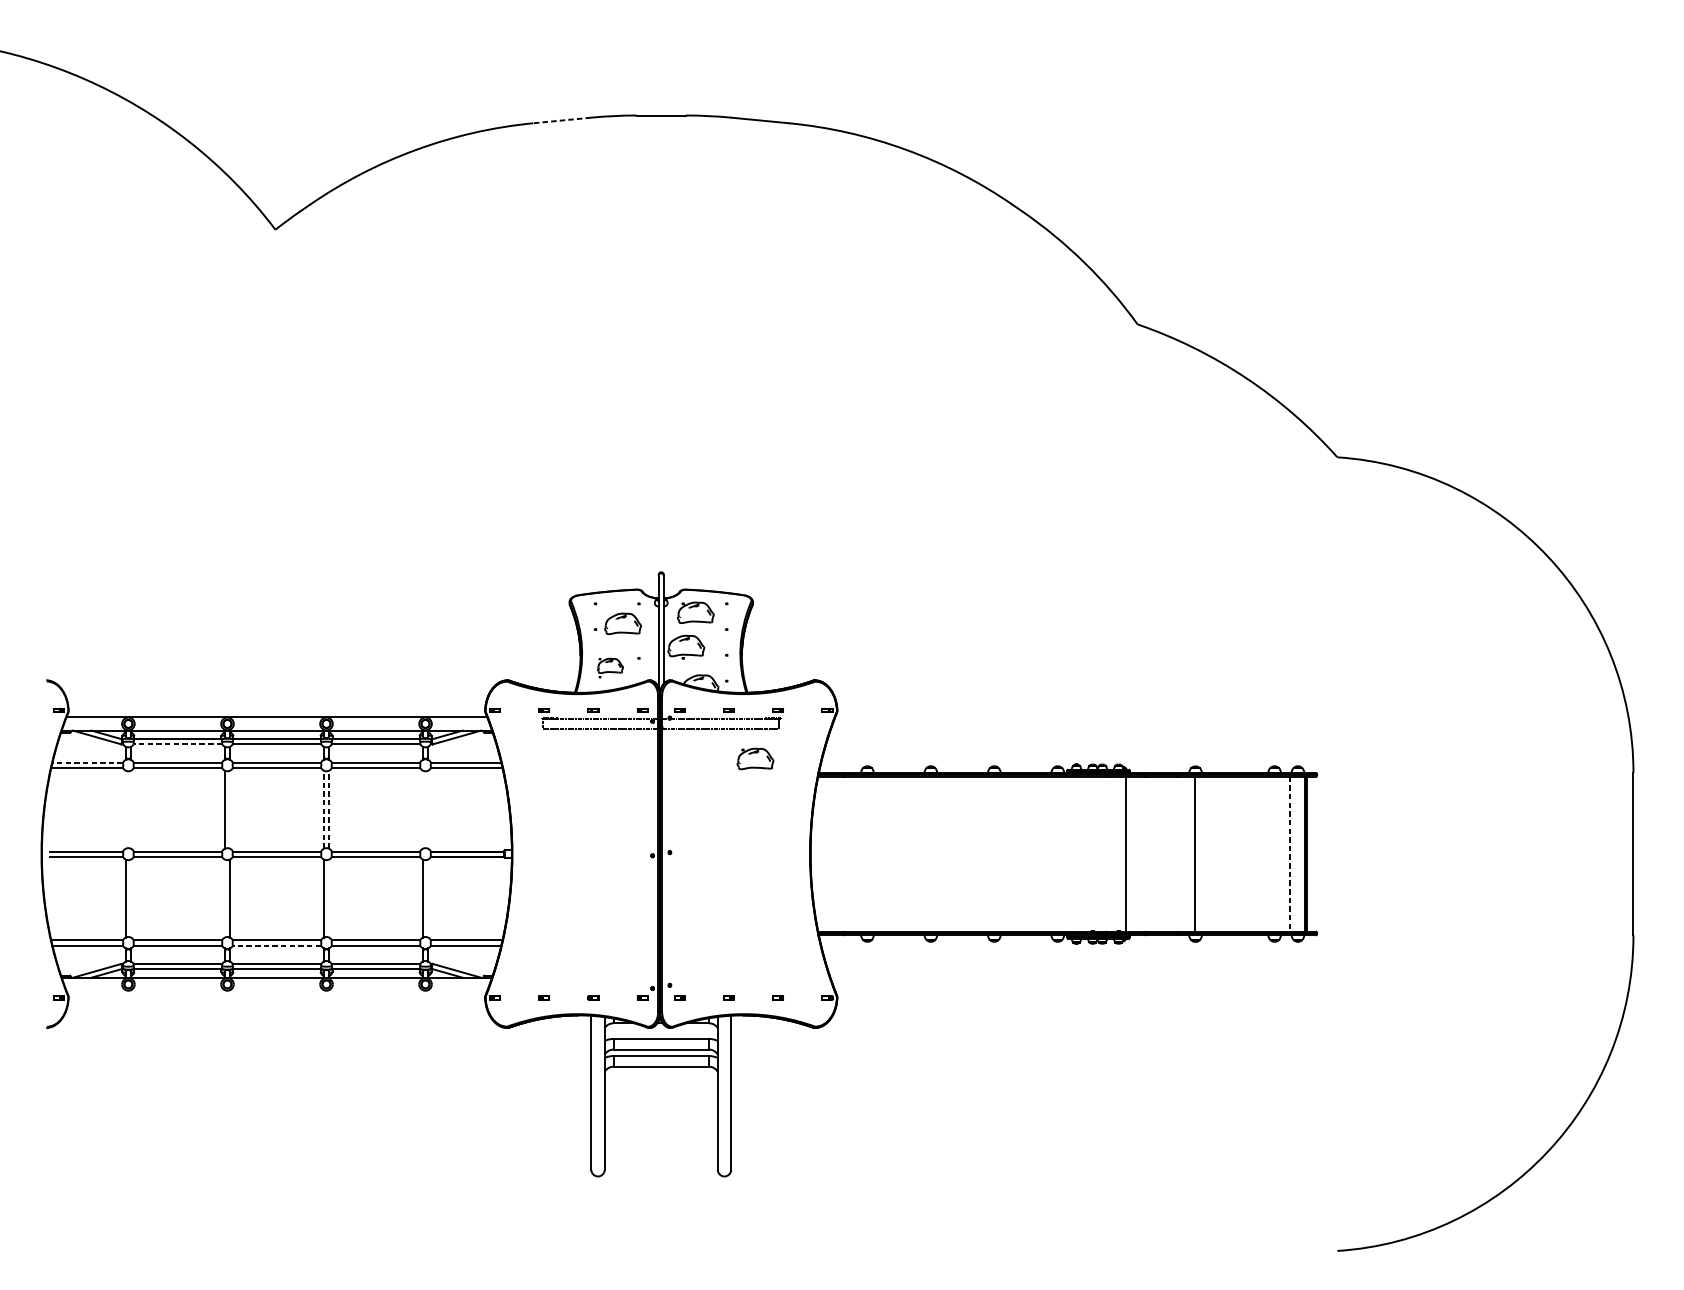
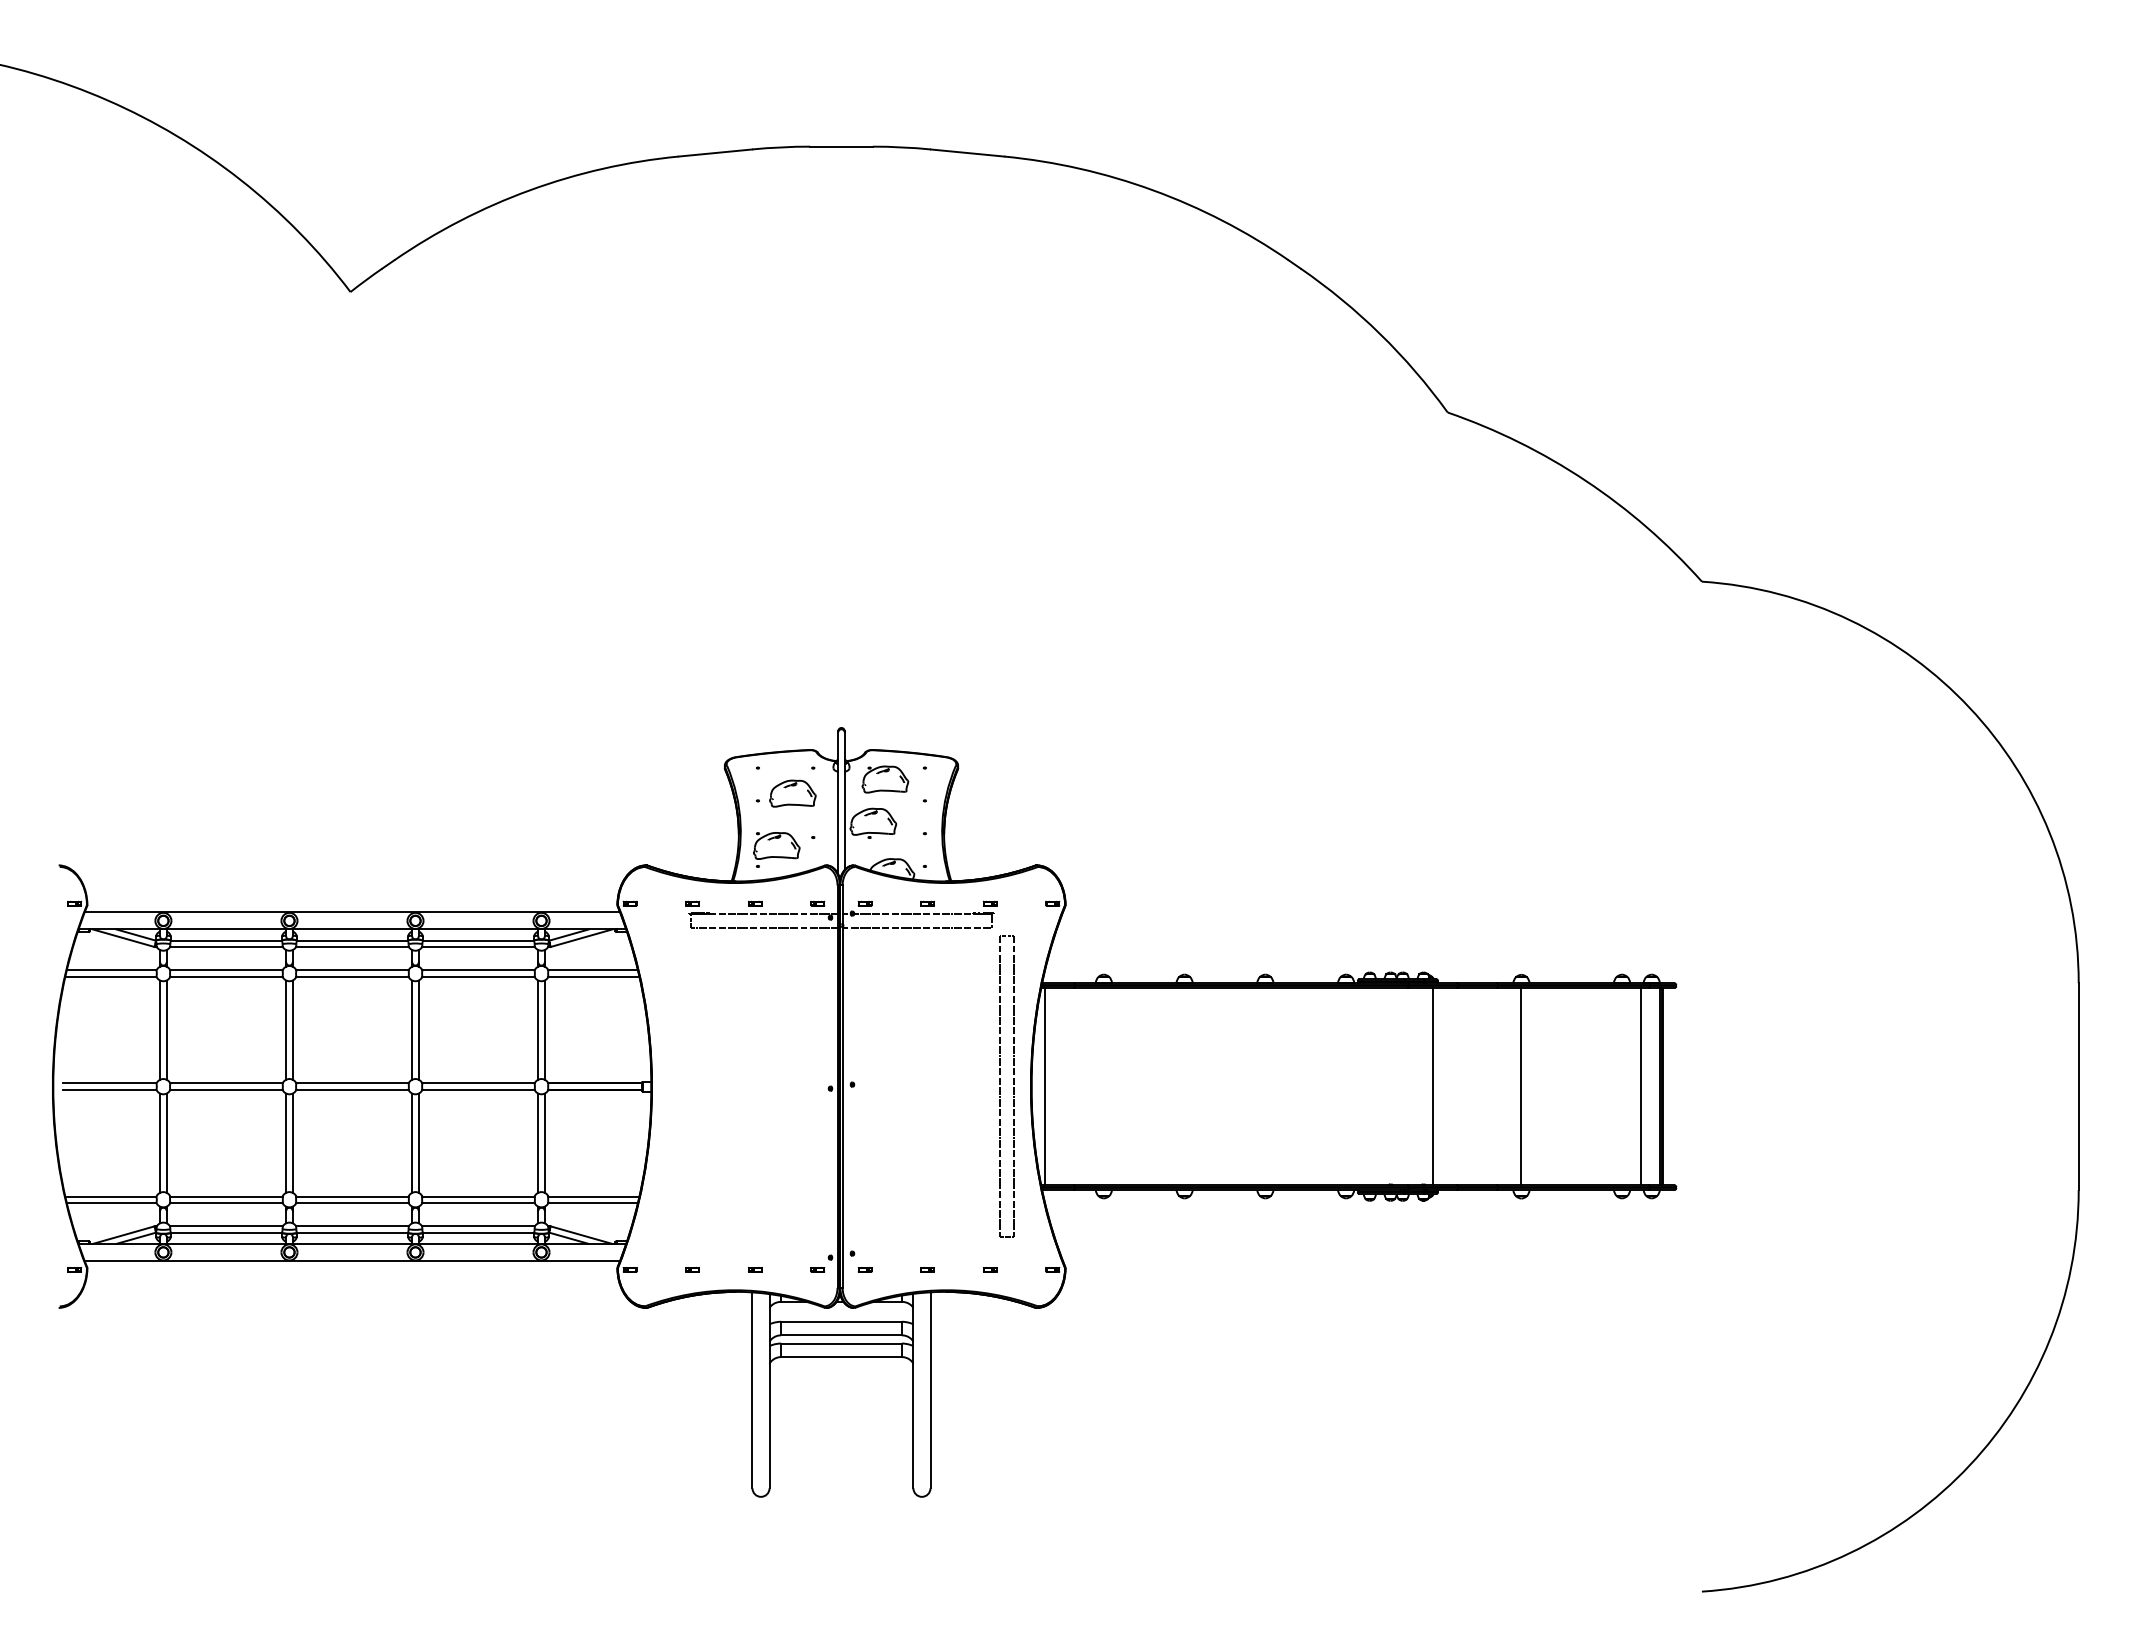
line: (562, 120) -> (715, 153), dashed -> solid
part: (610, 667) -> (776, 849), size x1.43
line: (177, 744) -> (225, 947), dashed -> solid
part: (755, 758) -> (961, 965), removed
line: (87, 762) -> (111, 970), dashed -> solid
line: (126, 809) -> (160, 1029), added
line: (130, 809) -> (166, 1029), added
line: (229, 809) -> (292, 1029), added
line: (423, 809) -> (538, 1029), added
line: (427, 809) -> (544, 1029), added
line: (324, 810) -> (412, 1030), dashed -> solid
line: (328, 810) -> (418, 1030), dashed -> solid
part: (786, 854) -> (1000, 1087), added
line: (820, 854) -> (1044, 1086), added
line: (1289, 854) -> (1641, 1086), dashed -> solid
line: (130, 898) -> (166, 1142), added
line: (225, 898) -> (286, 1142), added
line: (328, 898) -> (418, 1142), added
line: (427, 898) -> (544, 1142), added
line: (276, 945) -> (351, 1202), dashed -> solid
line: (277, 990) -> (352, 1260), added

